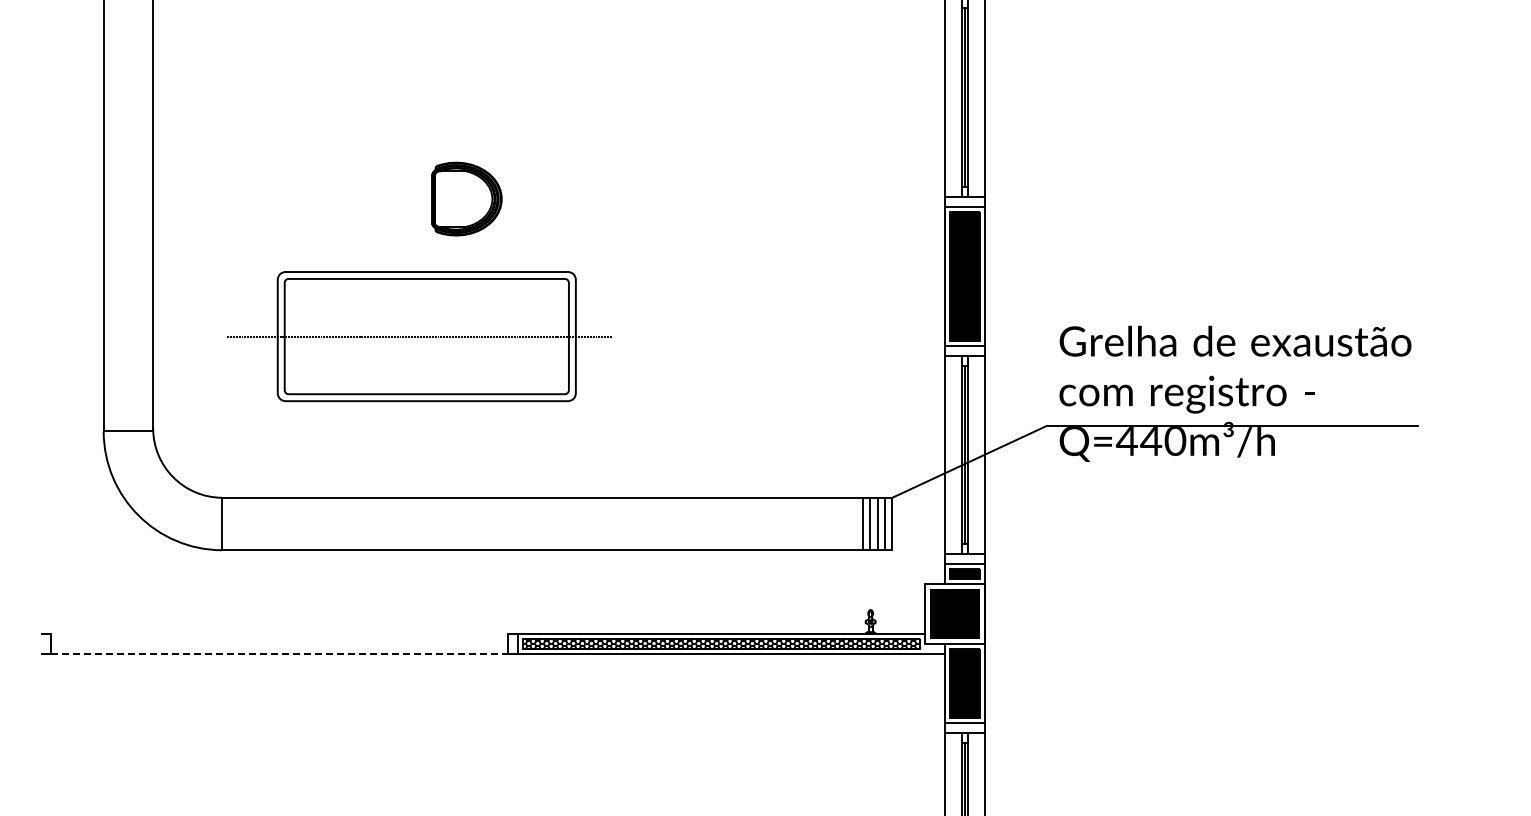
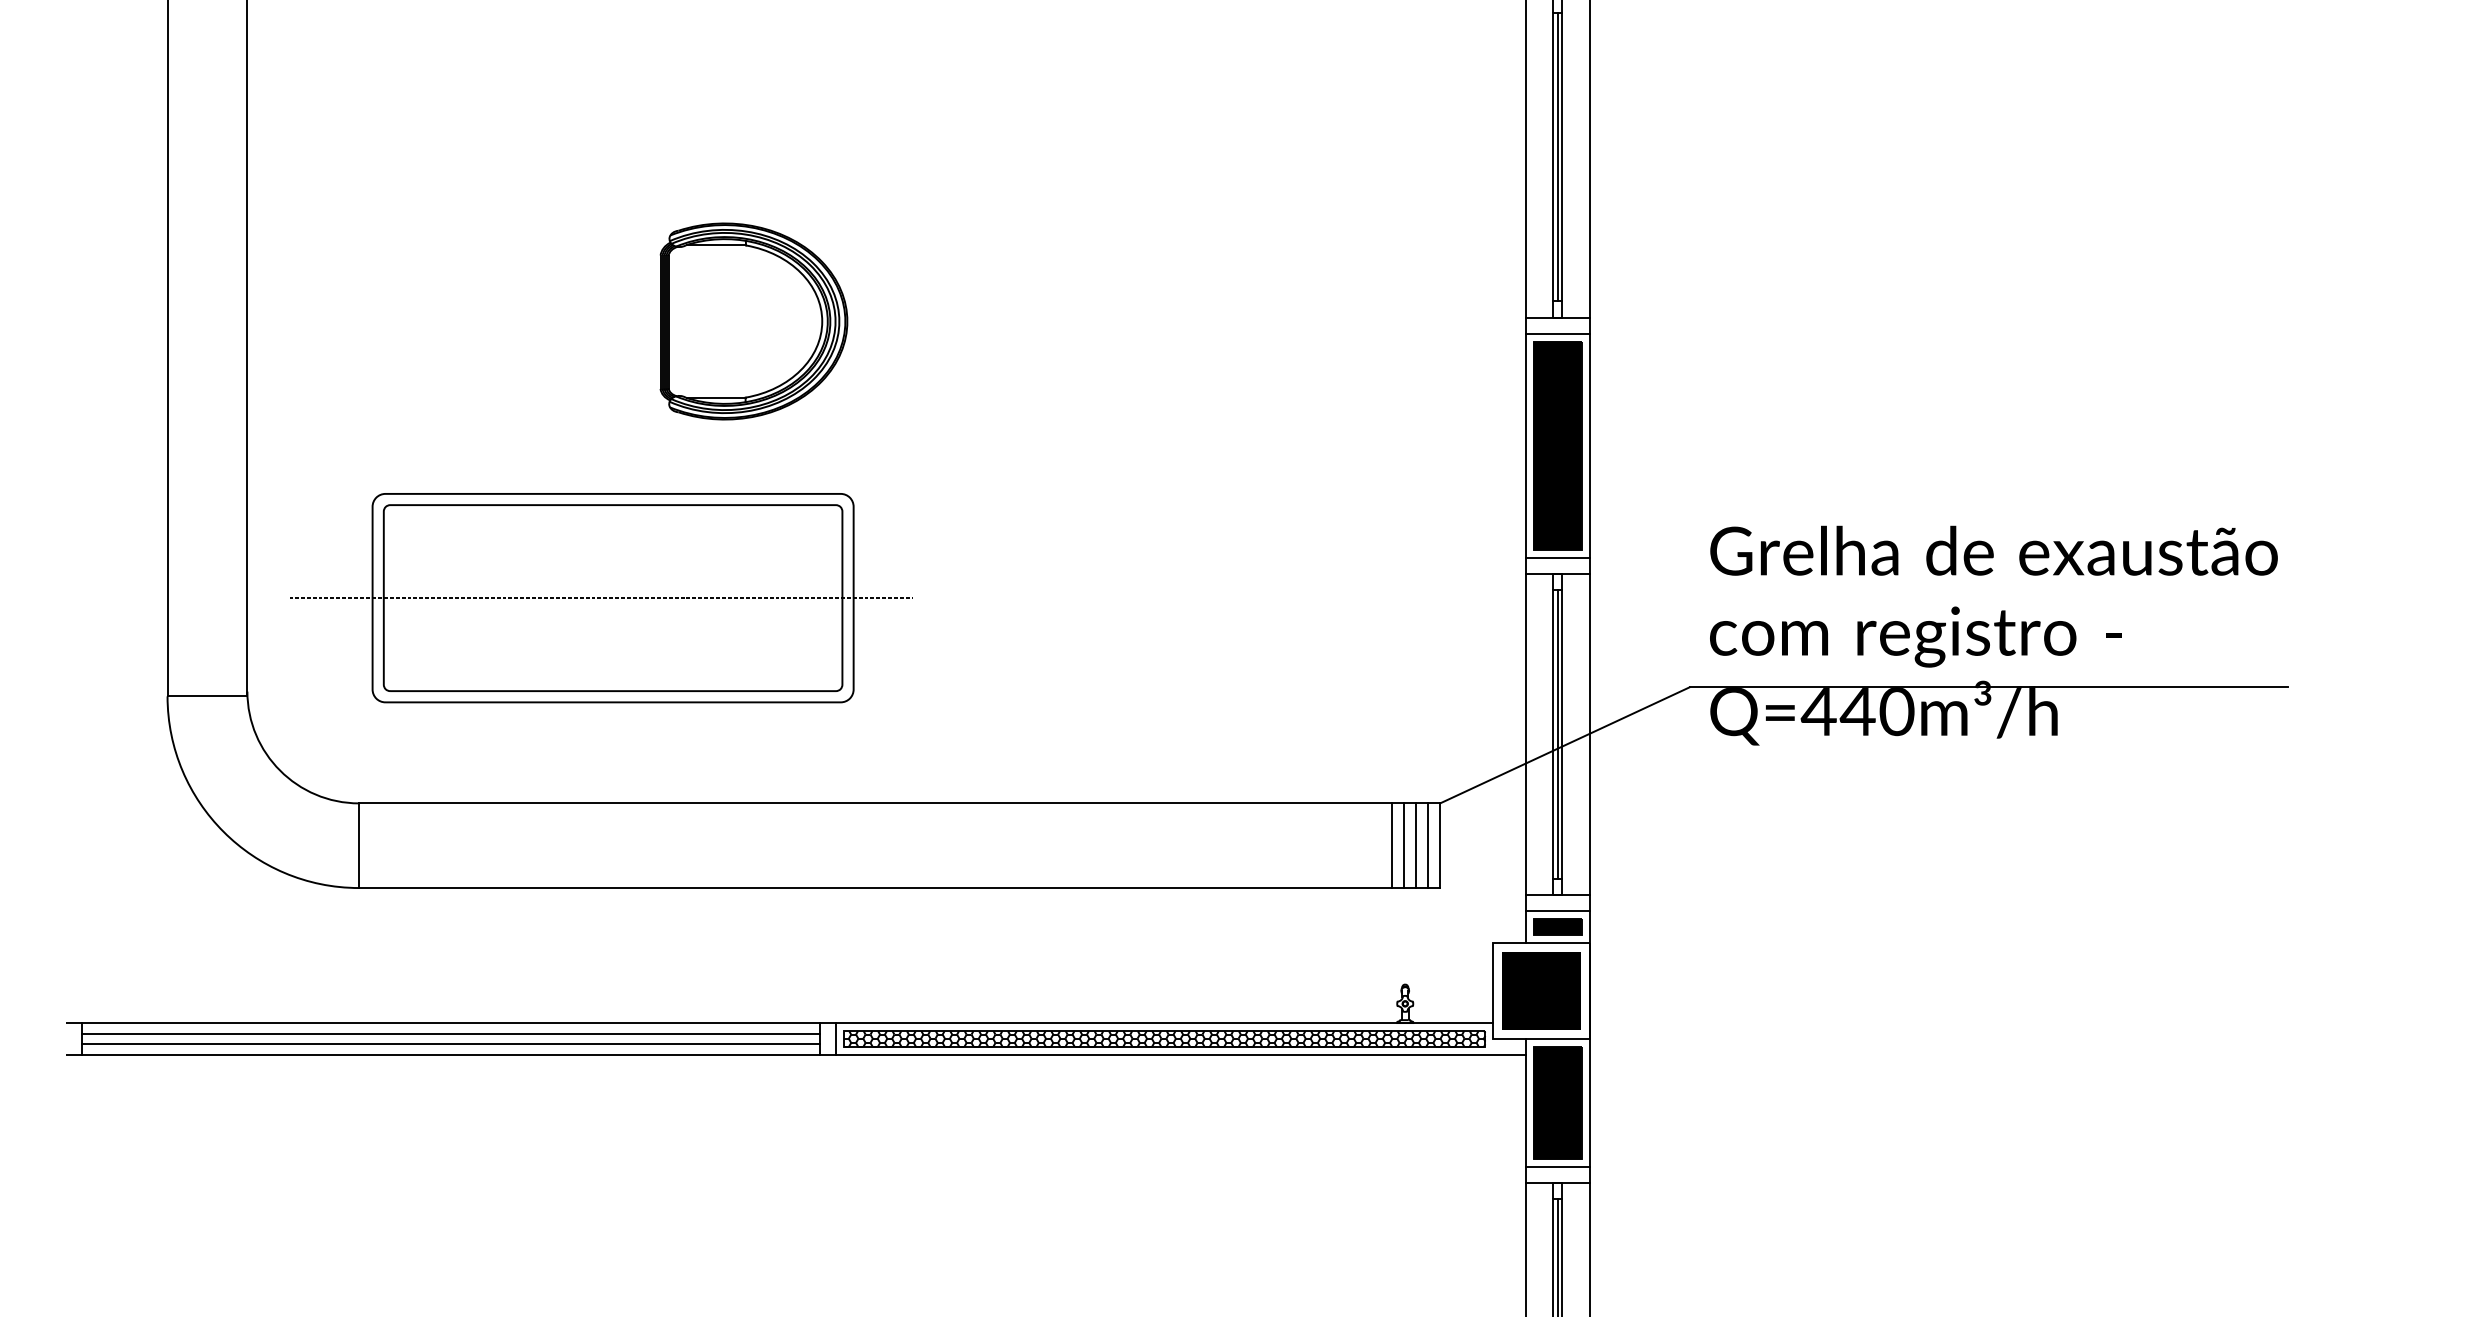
part: (466, 198) -> (753, 320), size x1.67
part: (419, 336) -> (601, 597), moved
line: (278, 633) -> (449, 1022), added
line: (278, 640) -> (449, 1033), added
line: (278, 646) -> (449, 1043), added
line: (279, 653) -> (451, 1054), dashed -> solid

